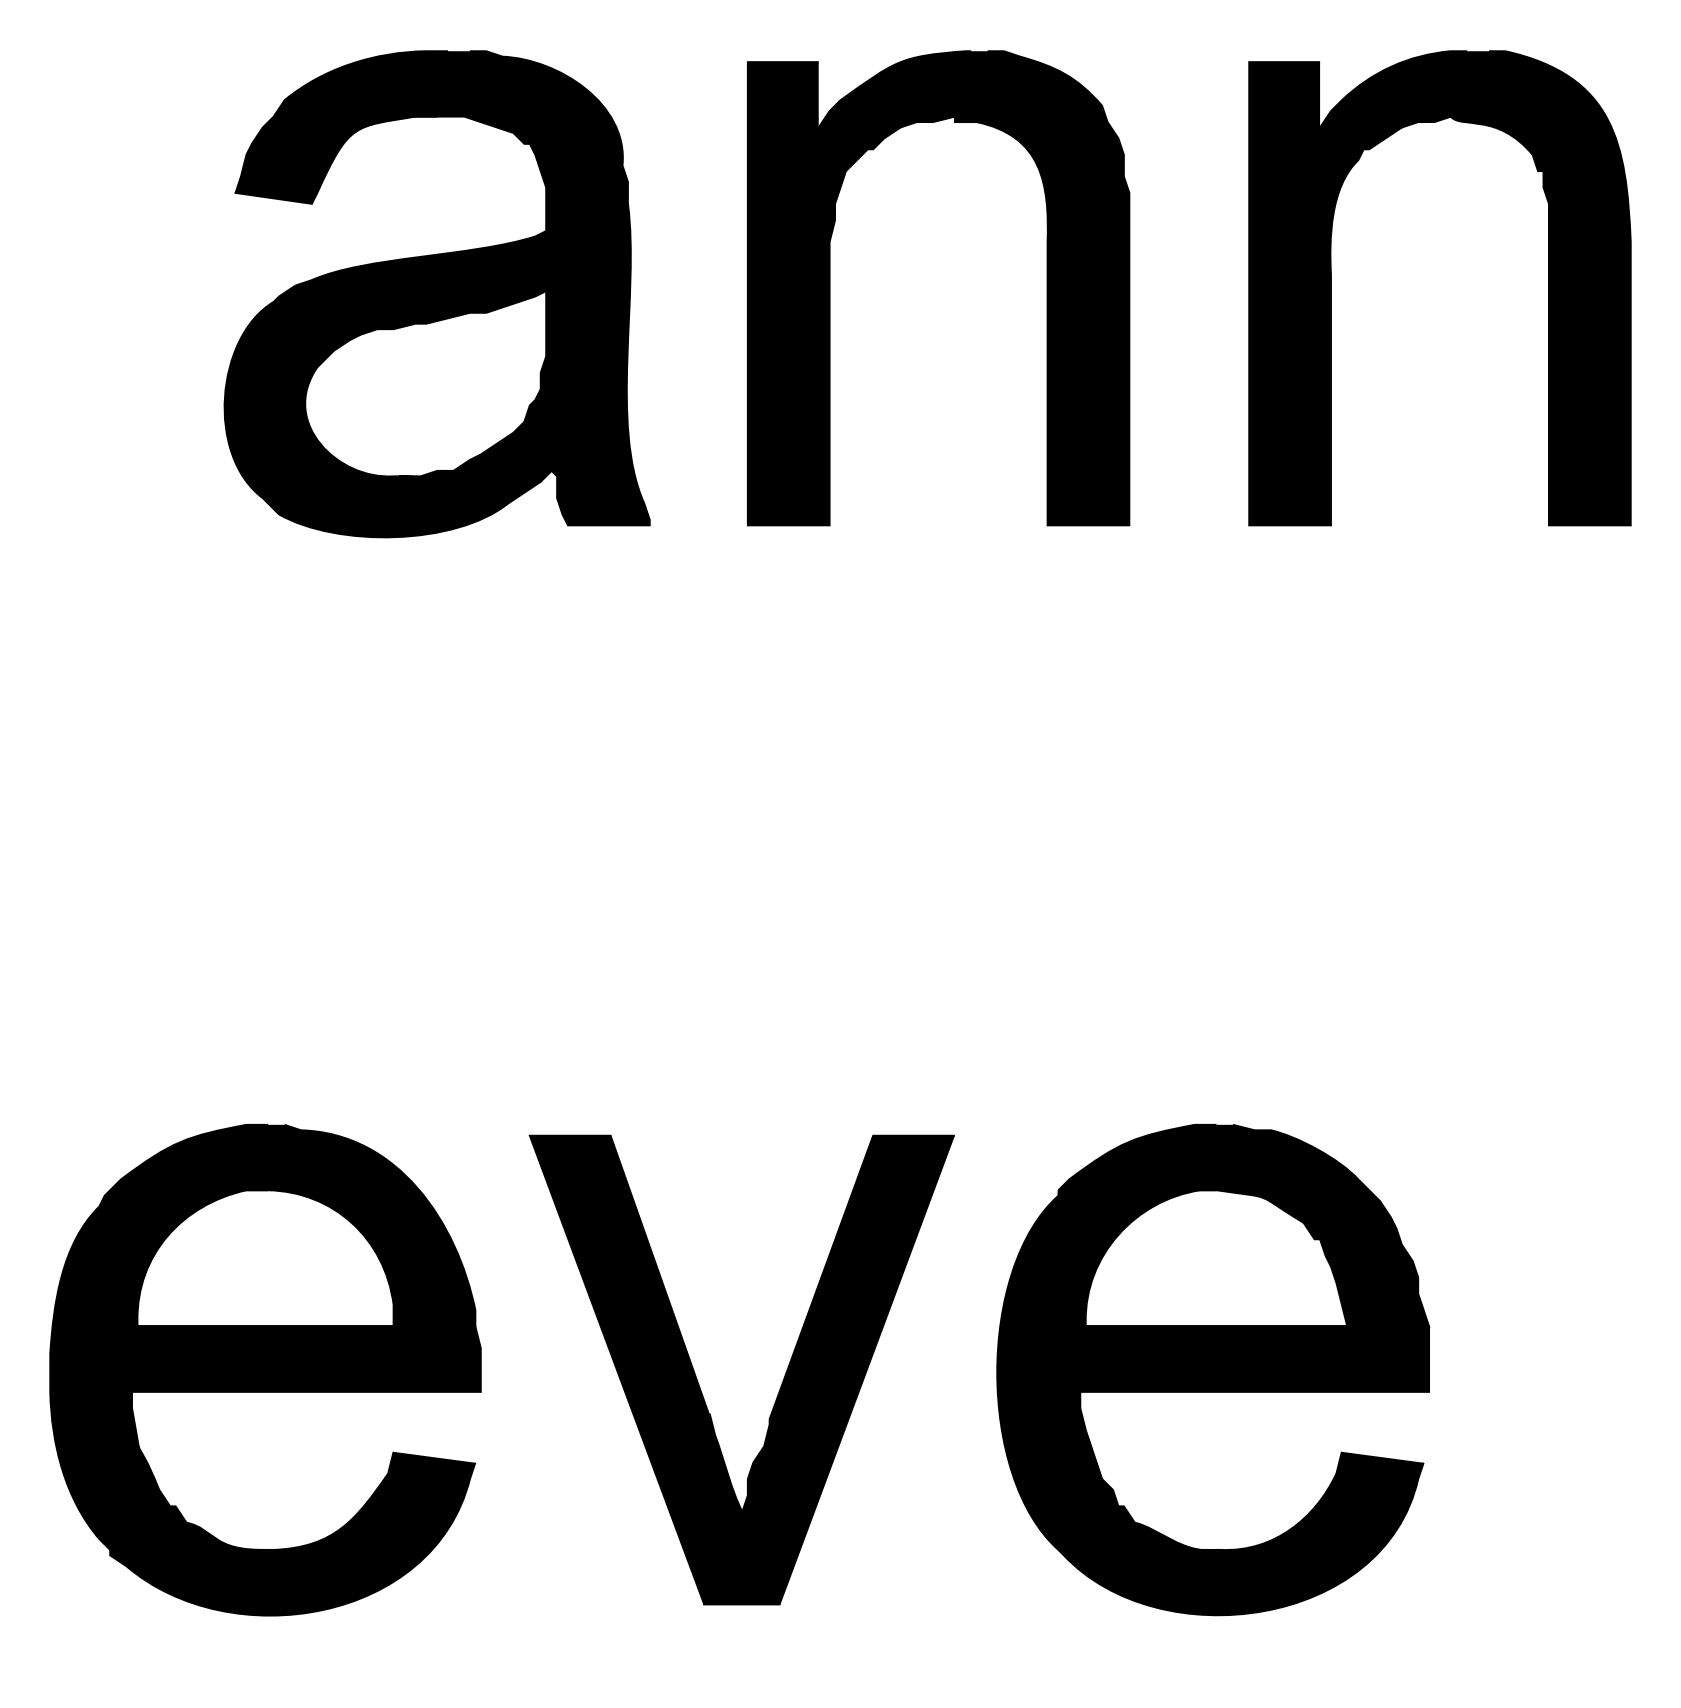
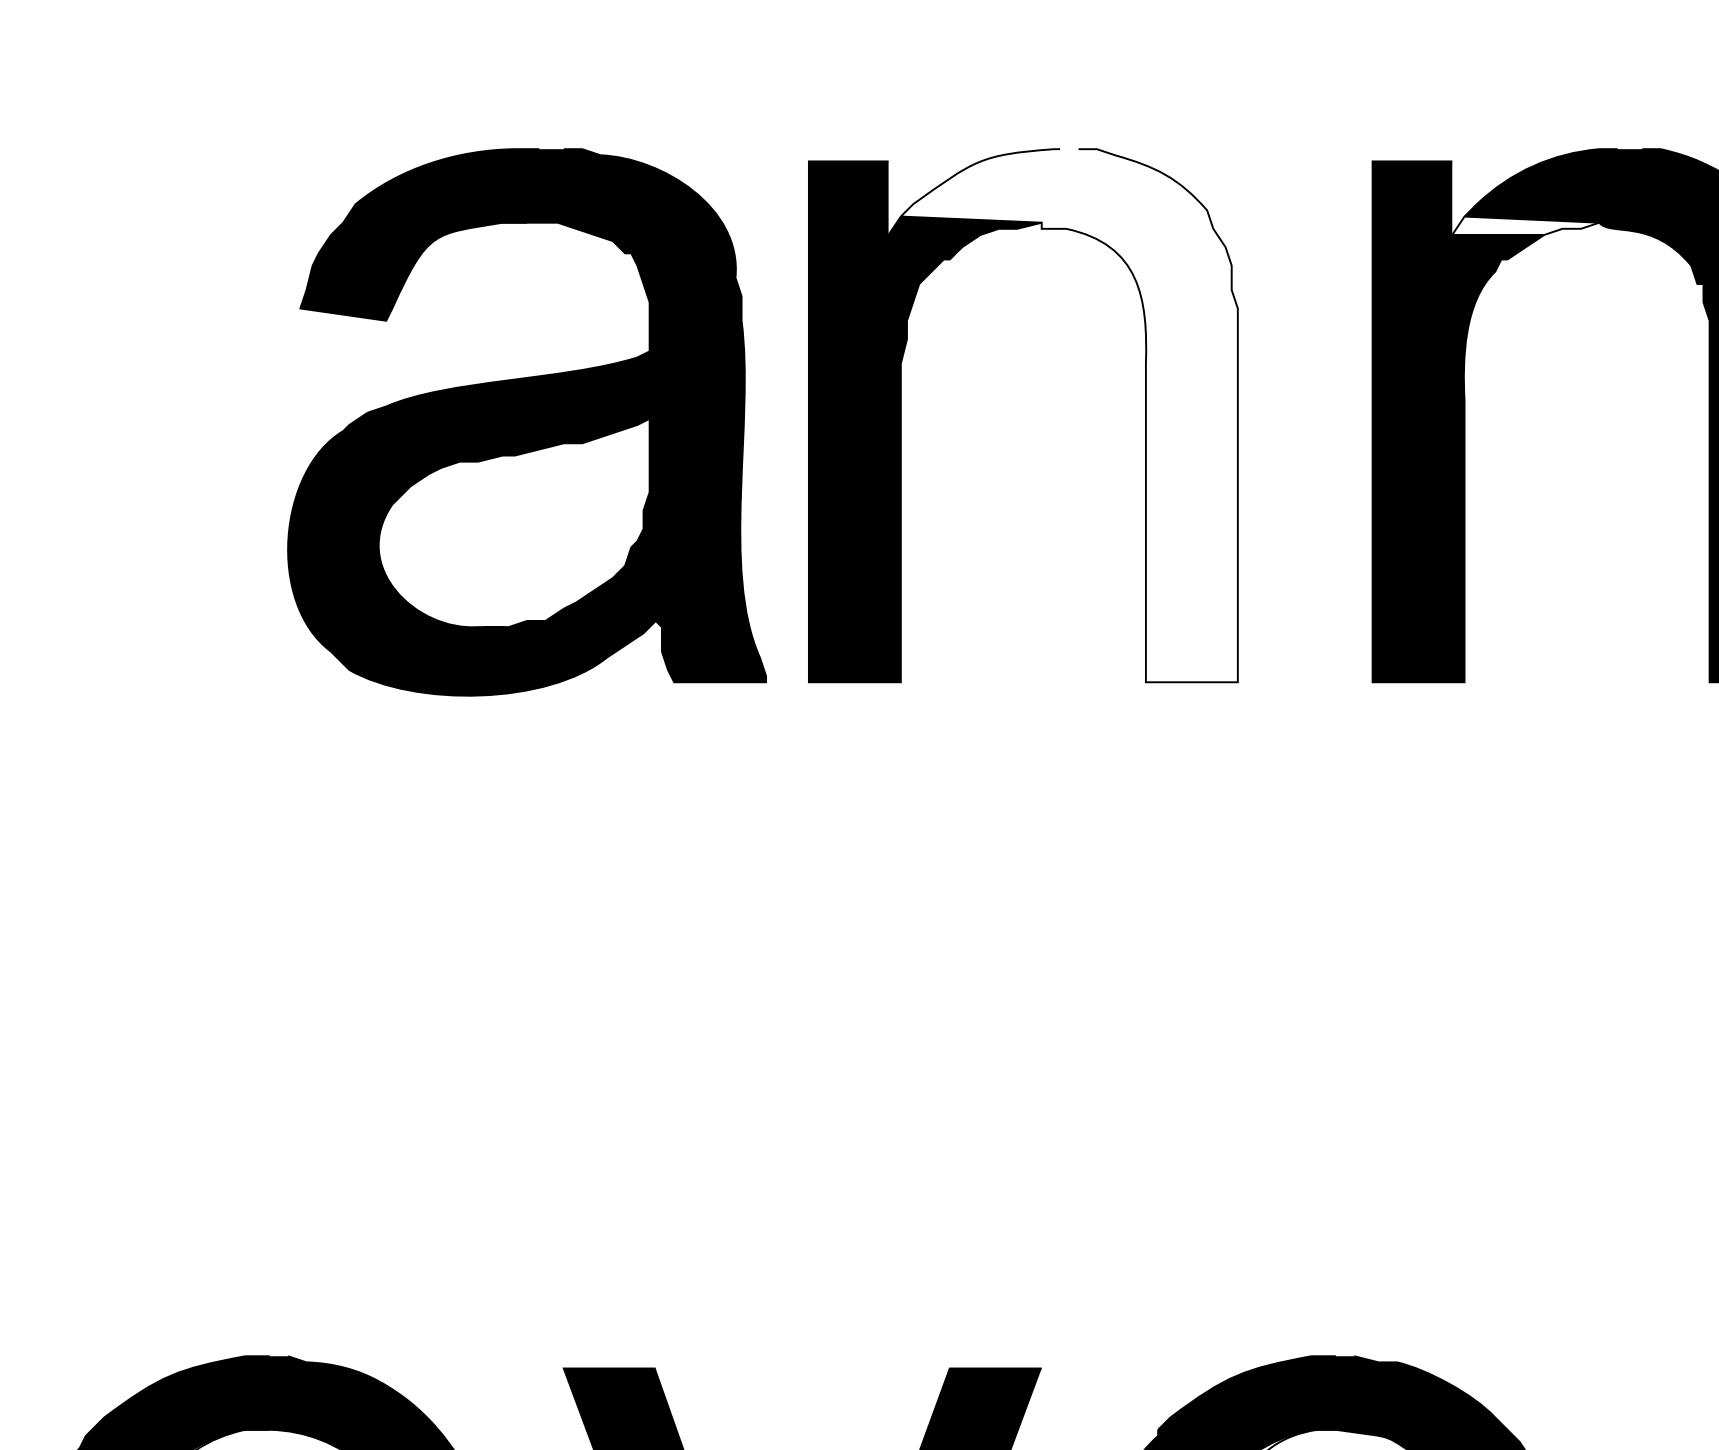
fill: (1385, 119) -> (1525, 225), removed
fill: (979, 288) -> (1069, 415), removed
part: (436, 294) -> (526, 422), moved

